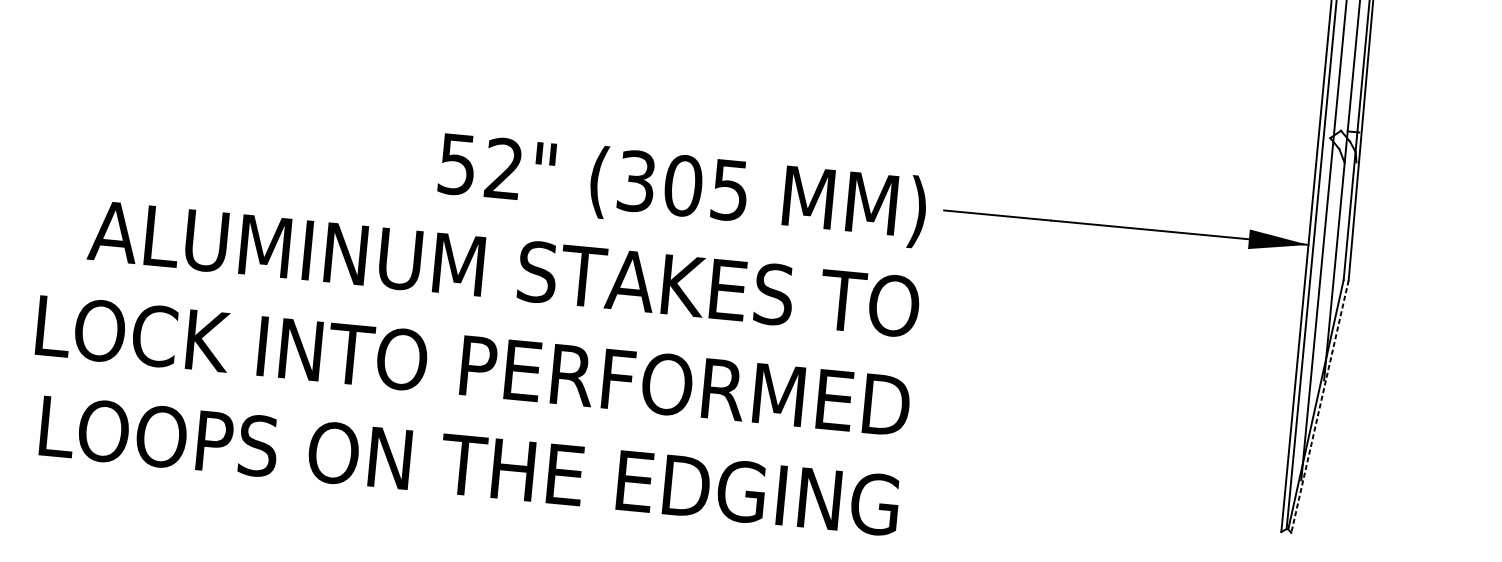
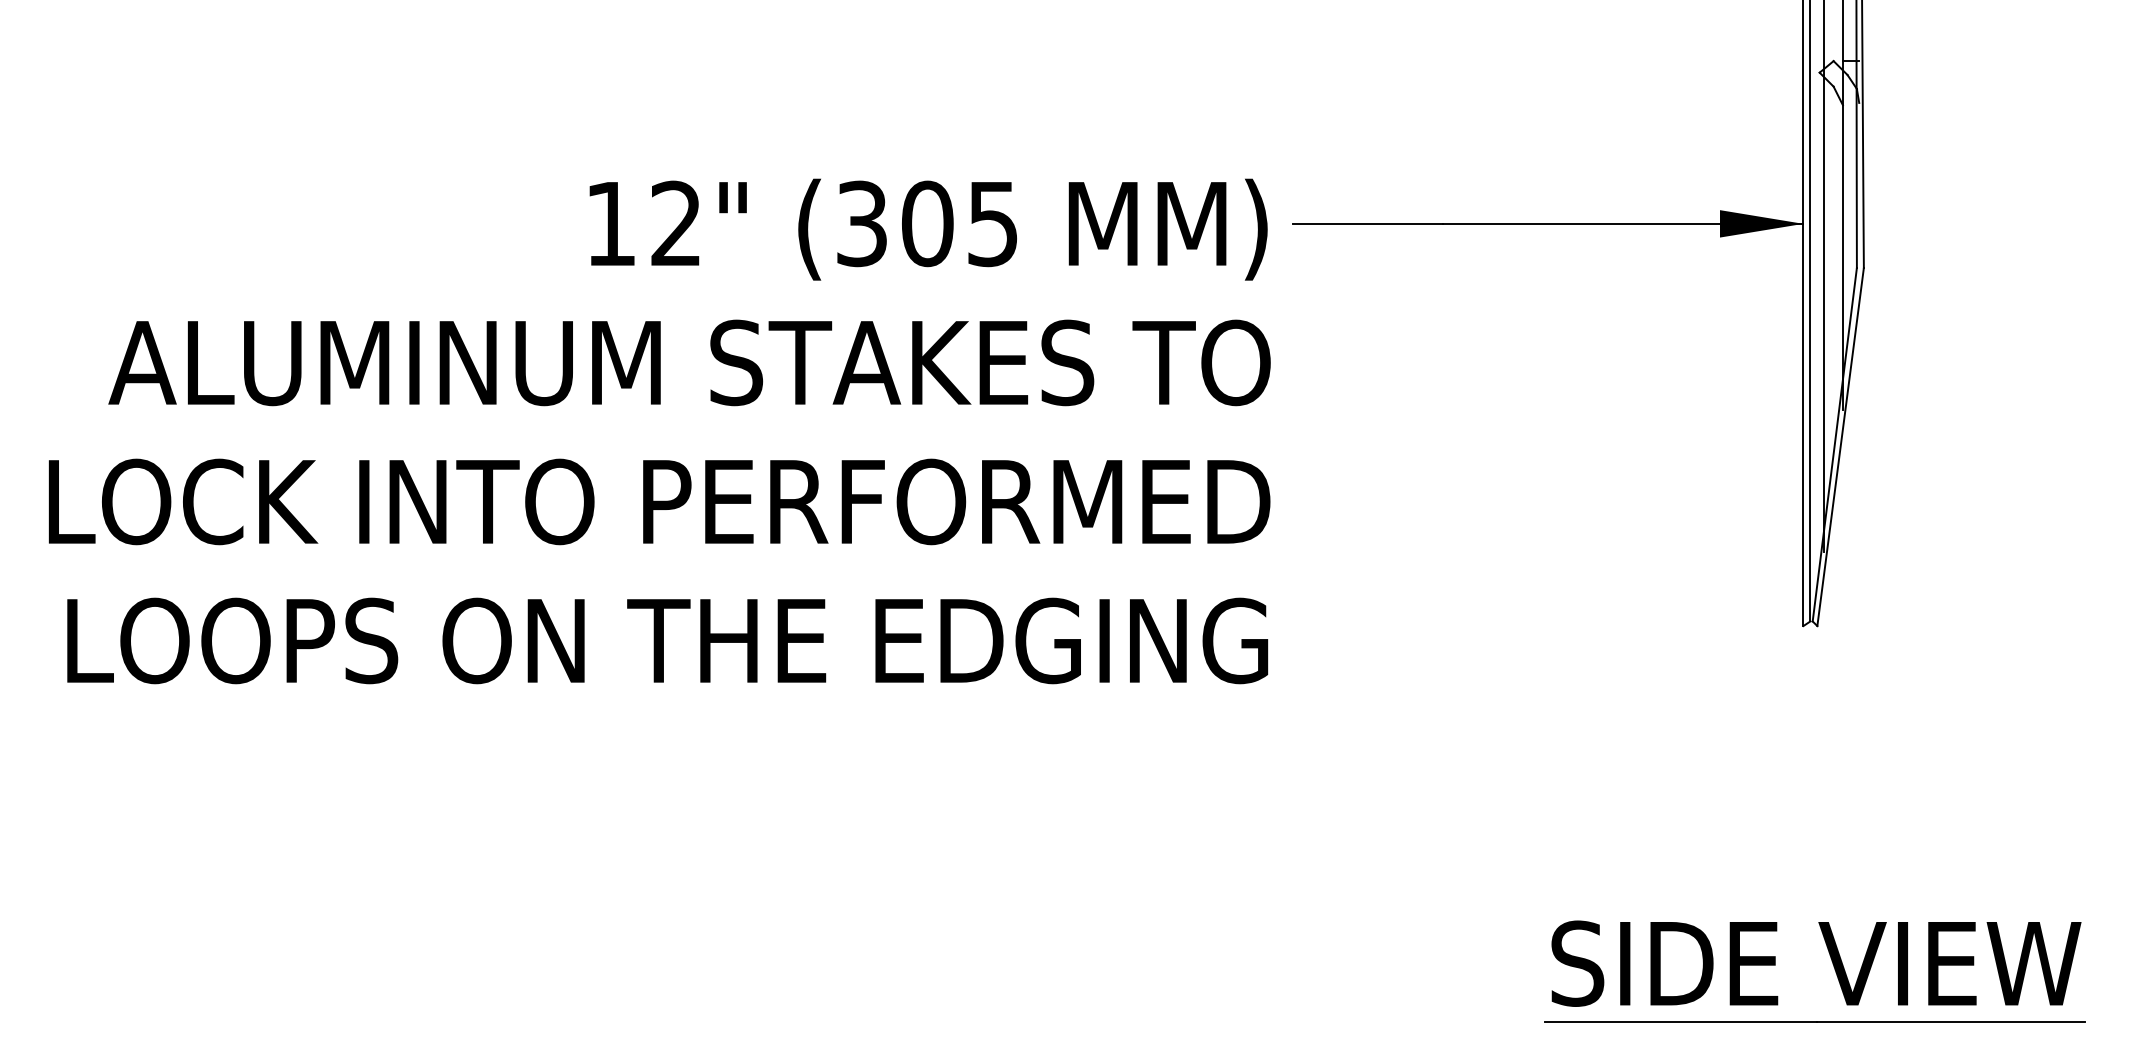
text: (457, 164) -> (610, 224), 52" -> 12"
line: (1319, 407) -> (1840, 447), dashed -> solid

